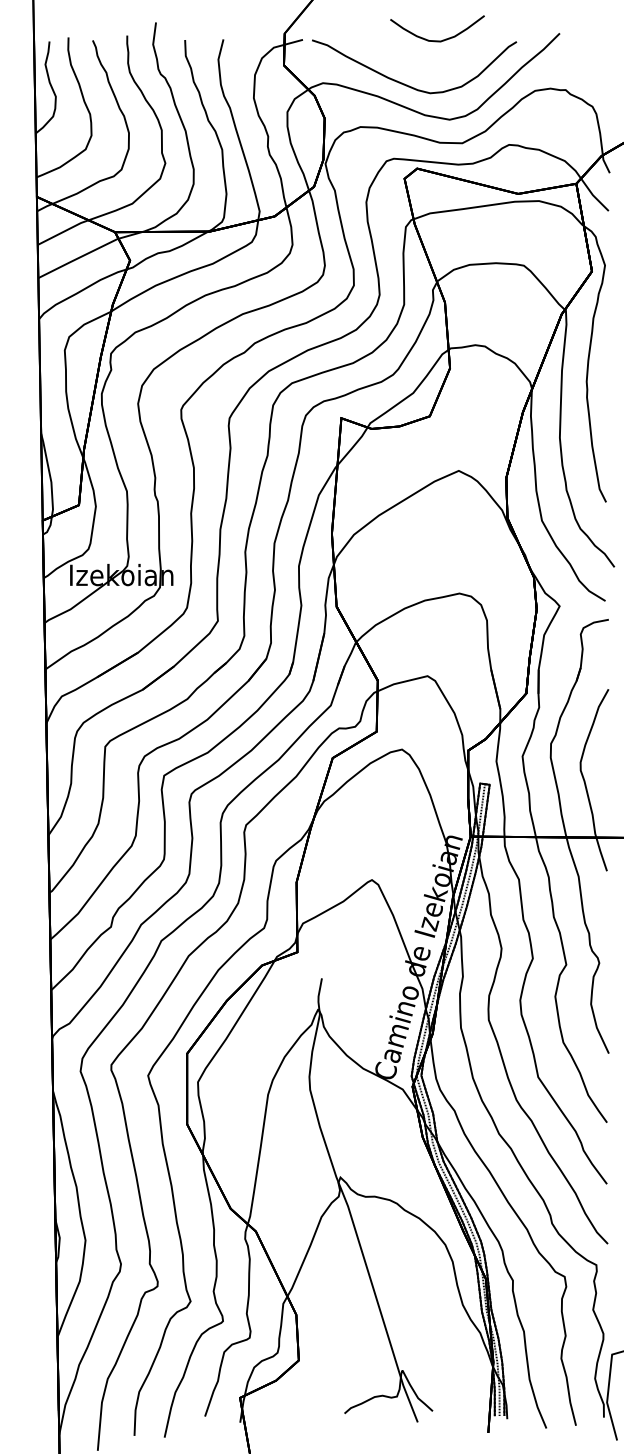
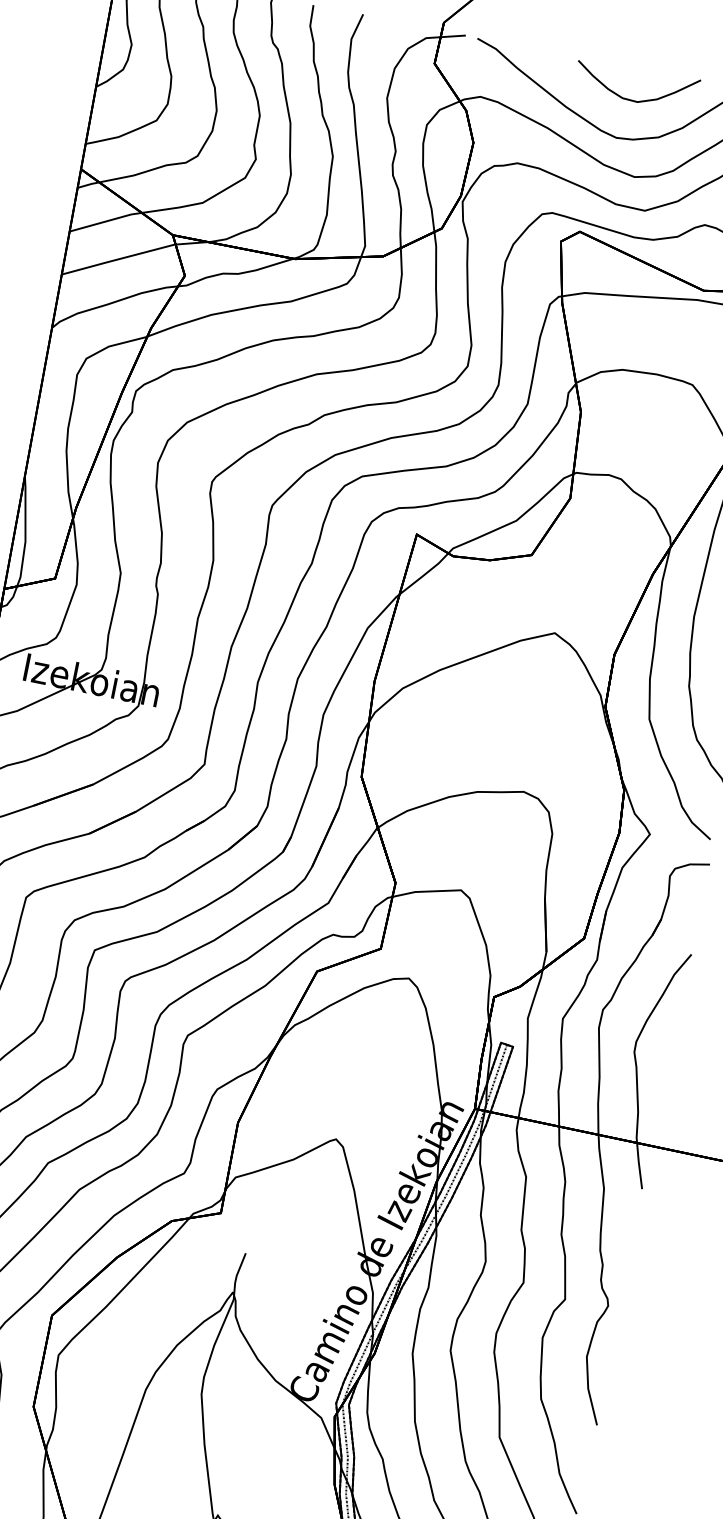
curve: (437, 40) -> (633, 99), moved

